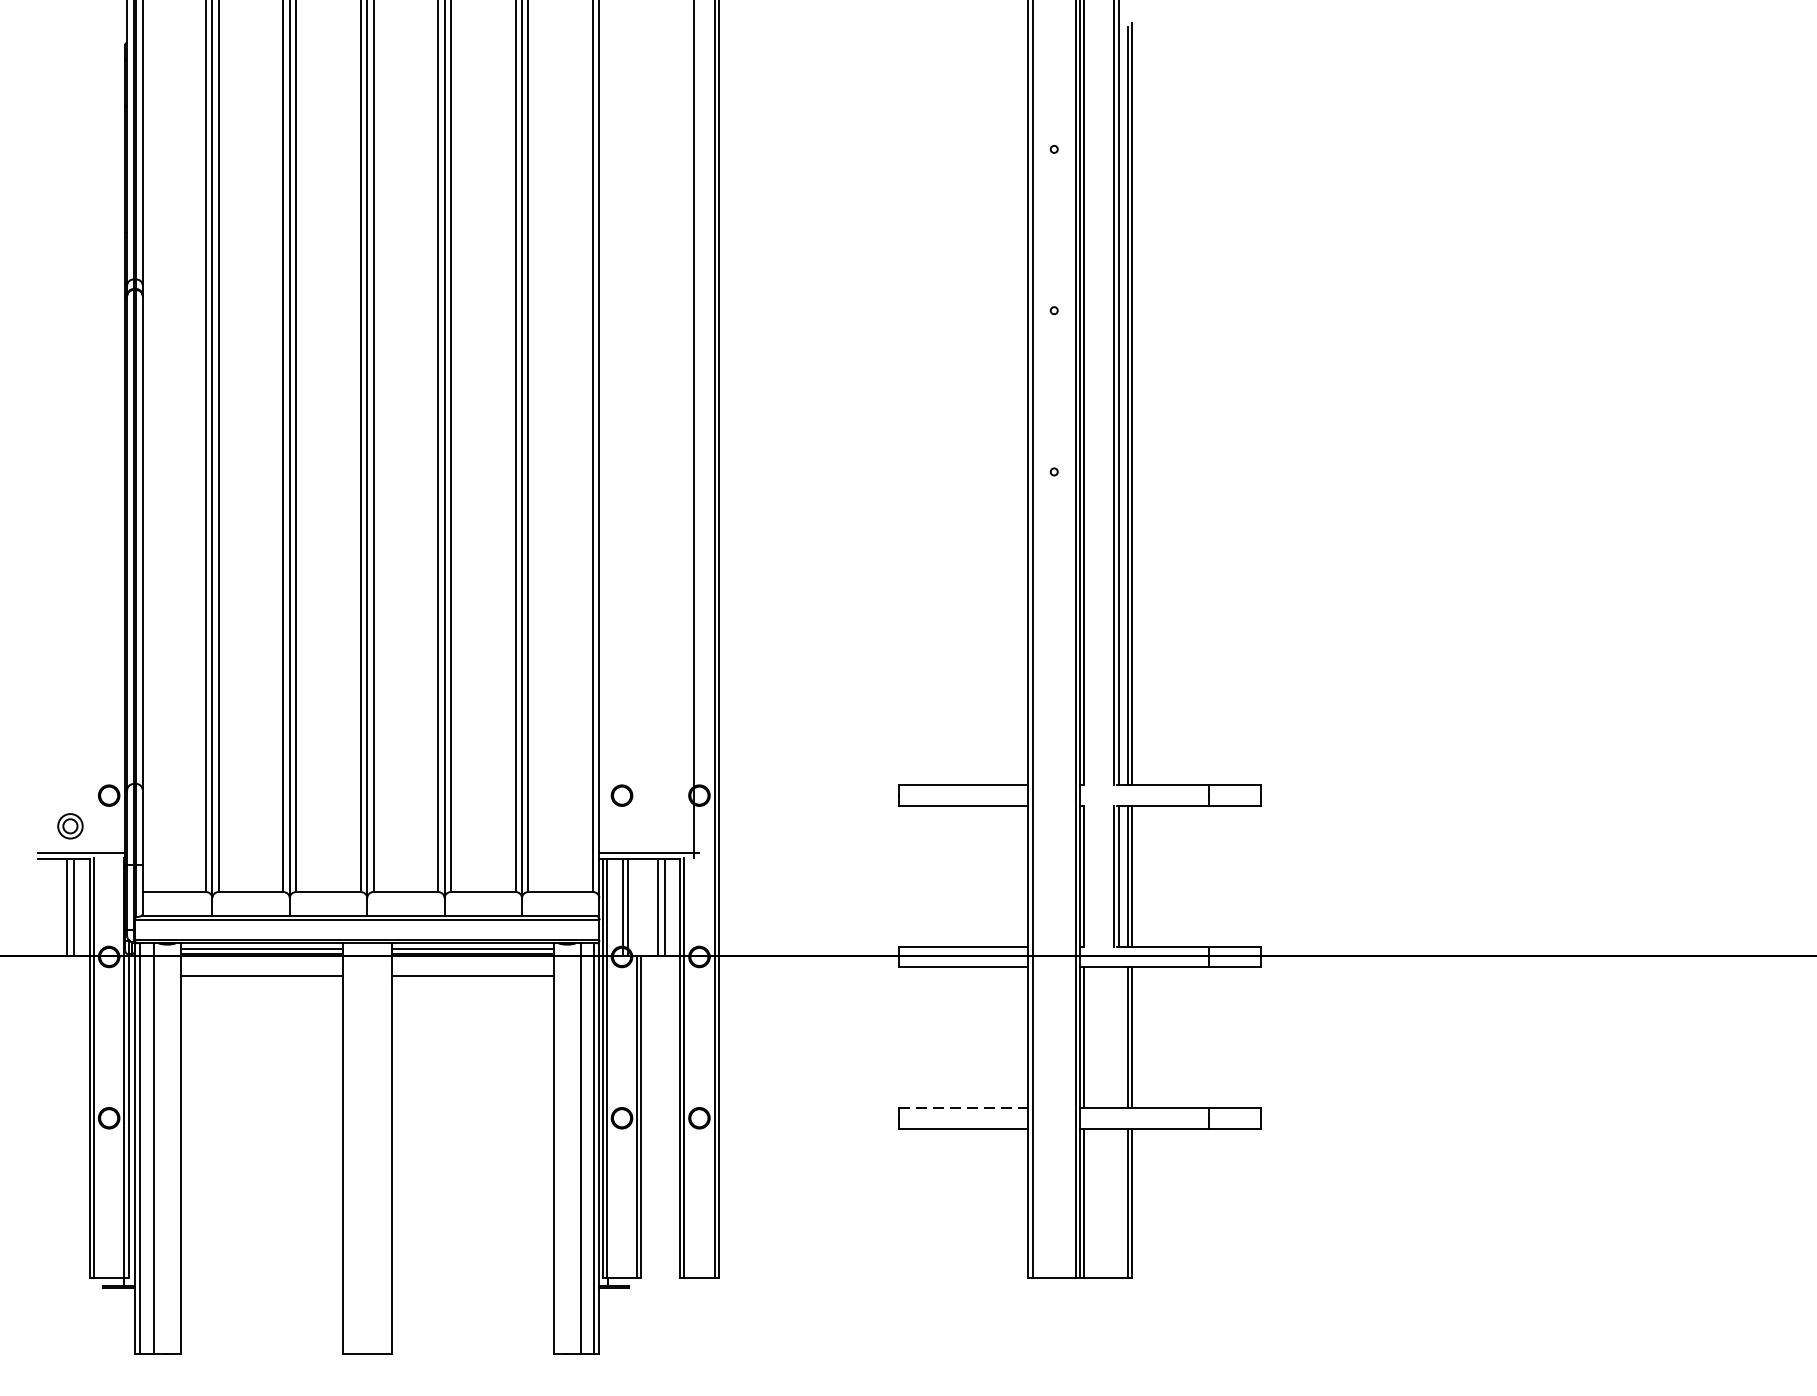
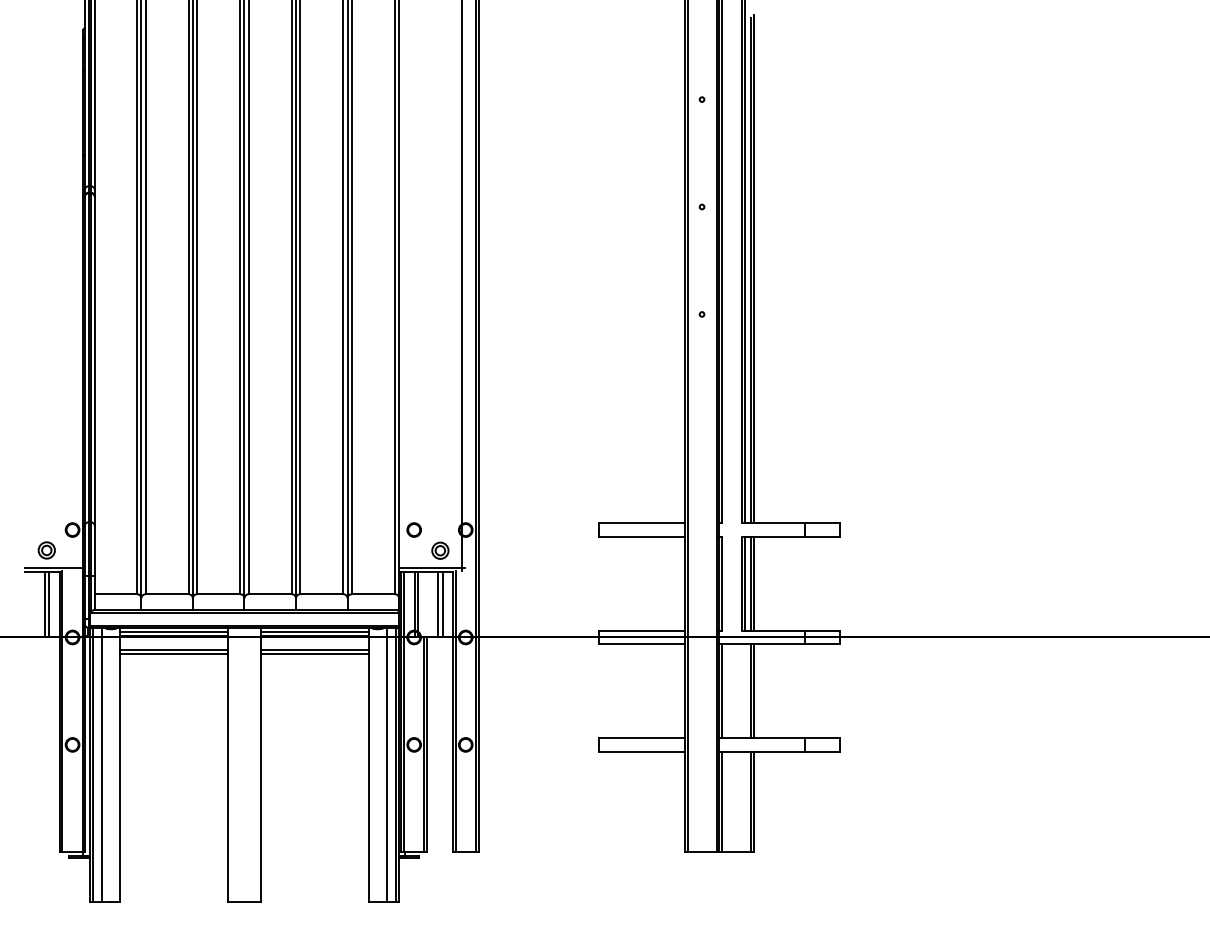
part: (661, 826) -> (440, 550), added
line: (262, 981) -> (174, 653), added
line: (472, 981) -> (314, 653), added
line: (963, 1108) -> (641, 738), dashed -> solid

